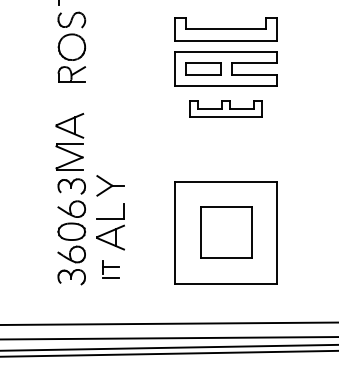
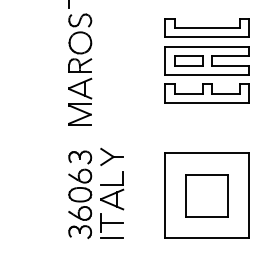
part: (225, 108) -> (206, 93), size x1.43
part: (69, 141) -> (79, 101), moved
part: (110, 269) -> (112, 225), size x1.67

